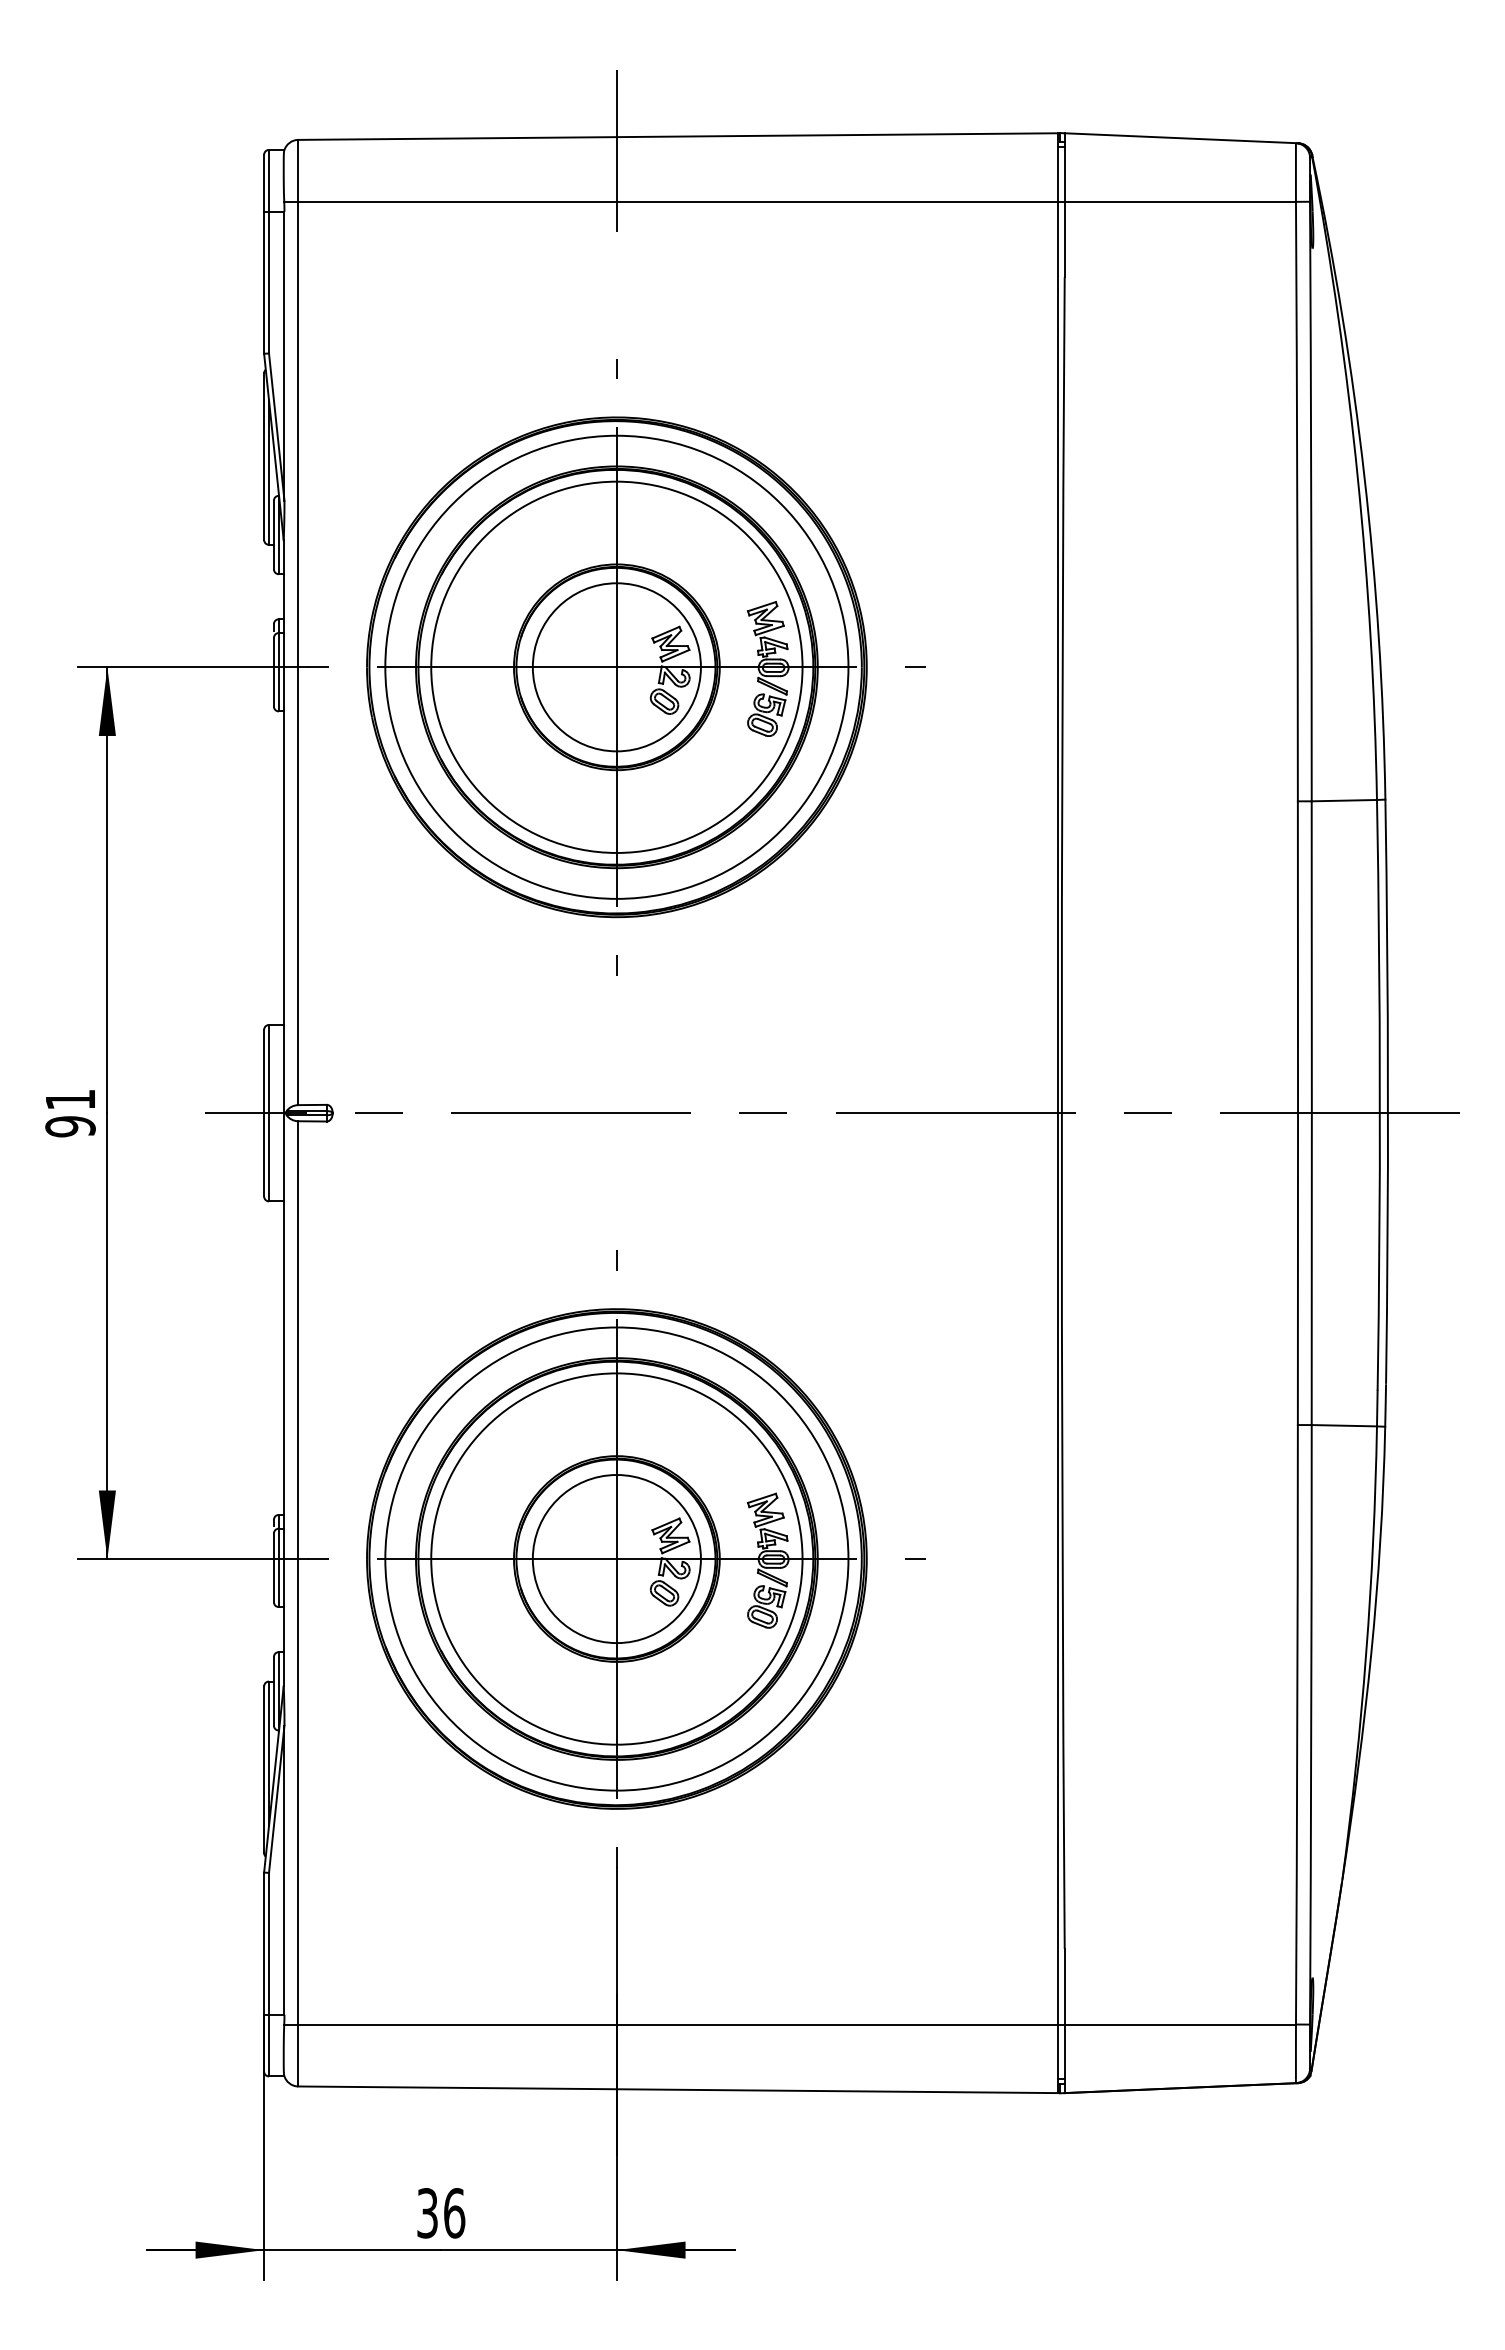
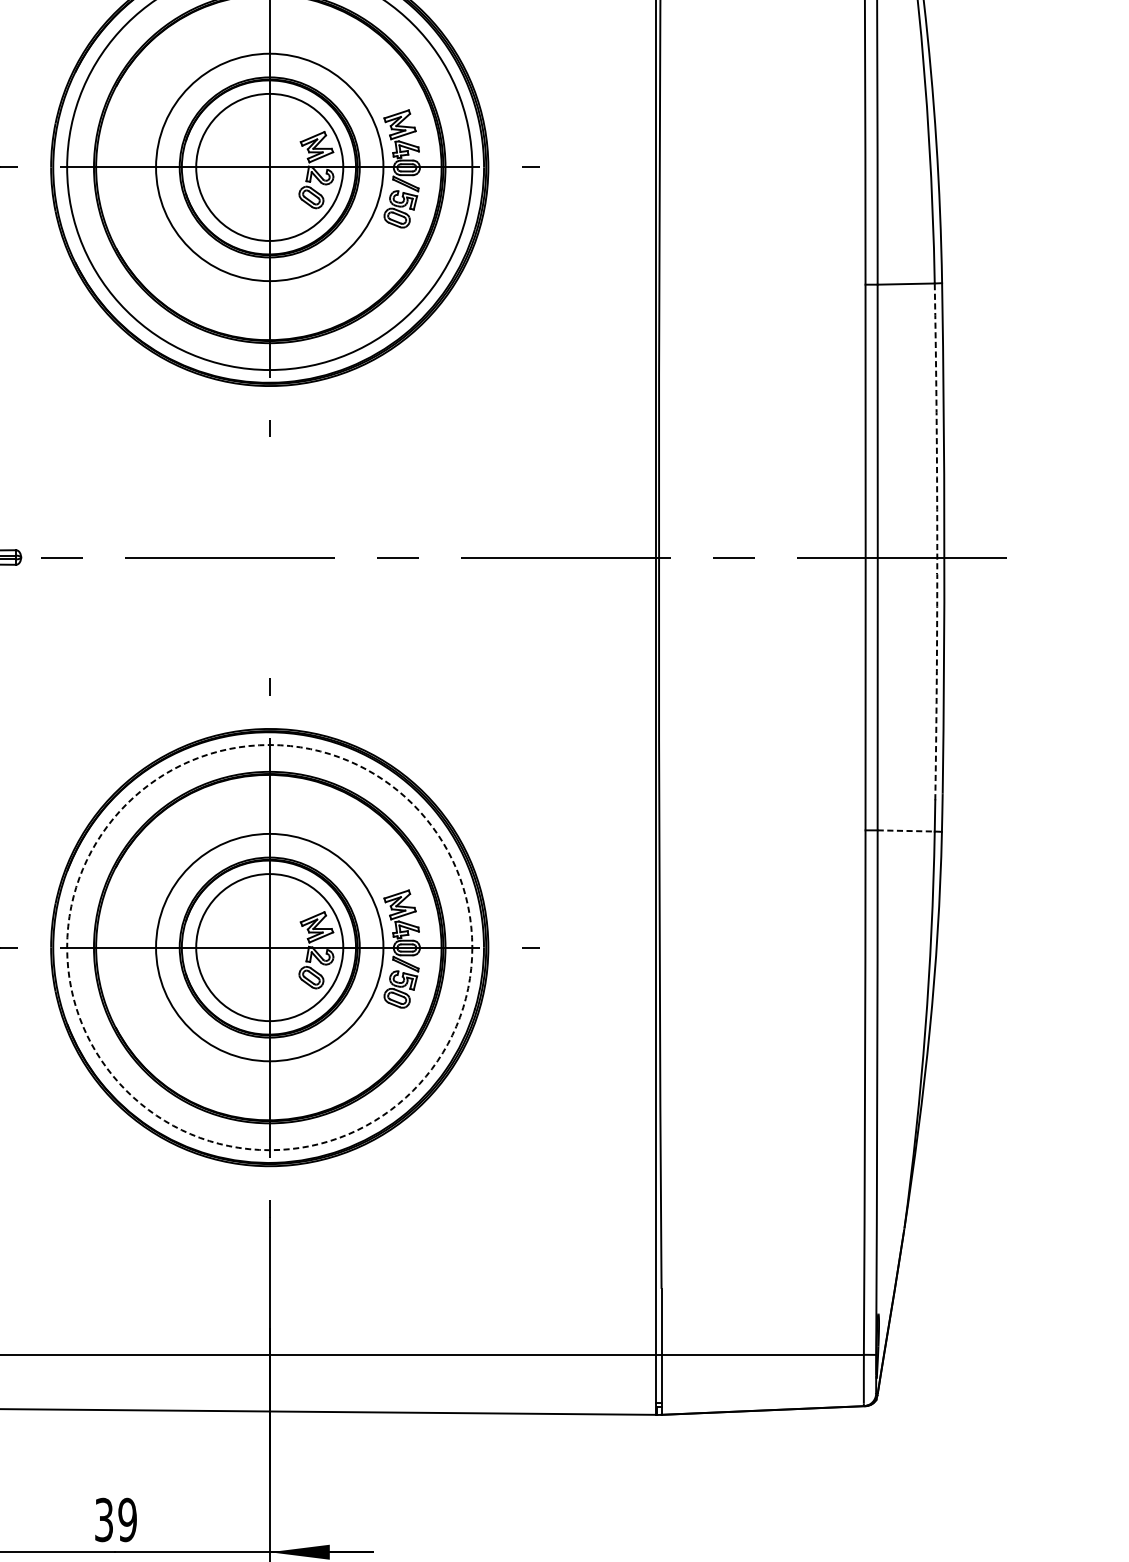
circle: (616, 666) -> (269, 166), size x0.7
arc: (1379, 1095) -> (936, 542), solid -> dashed
line: (1344, 1425) -> (906, 830), solid -> dashed
circle: (616, 1558) -> (269, 947), size x0.7
circle: (616, 1558) -> (269, 947), solid -> dashed
text: (454, 2213) -> (127, 1520), 36 -> 39

